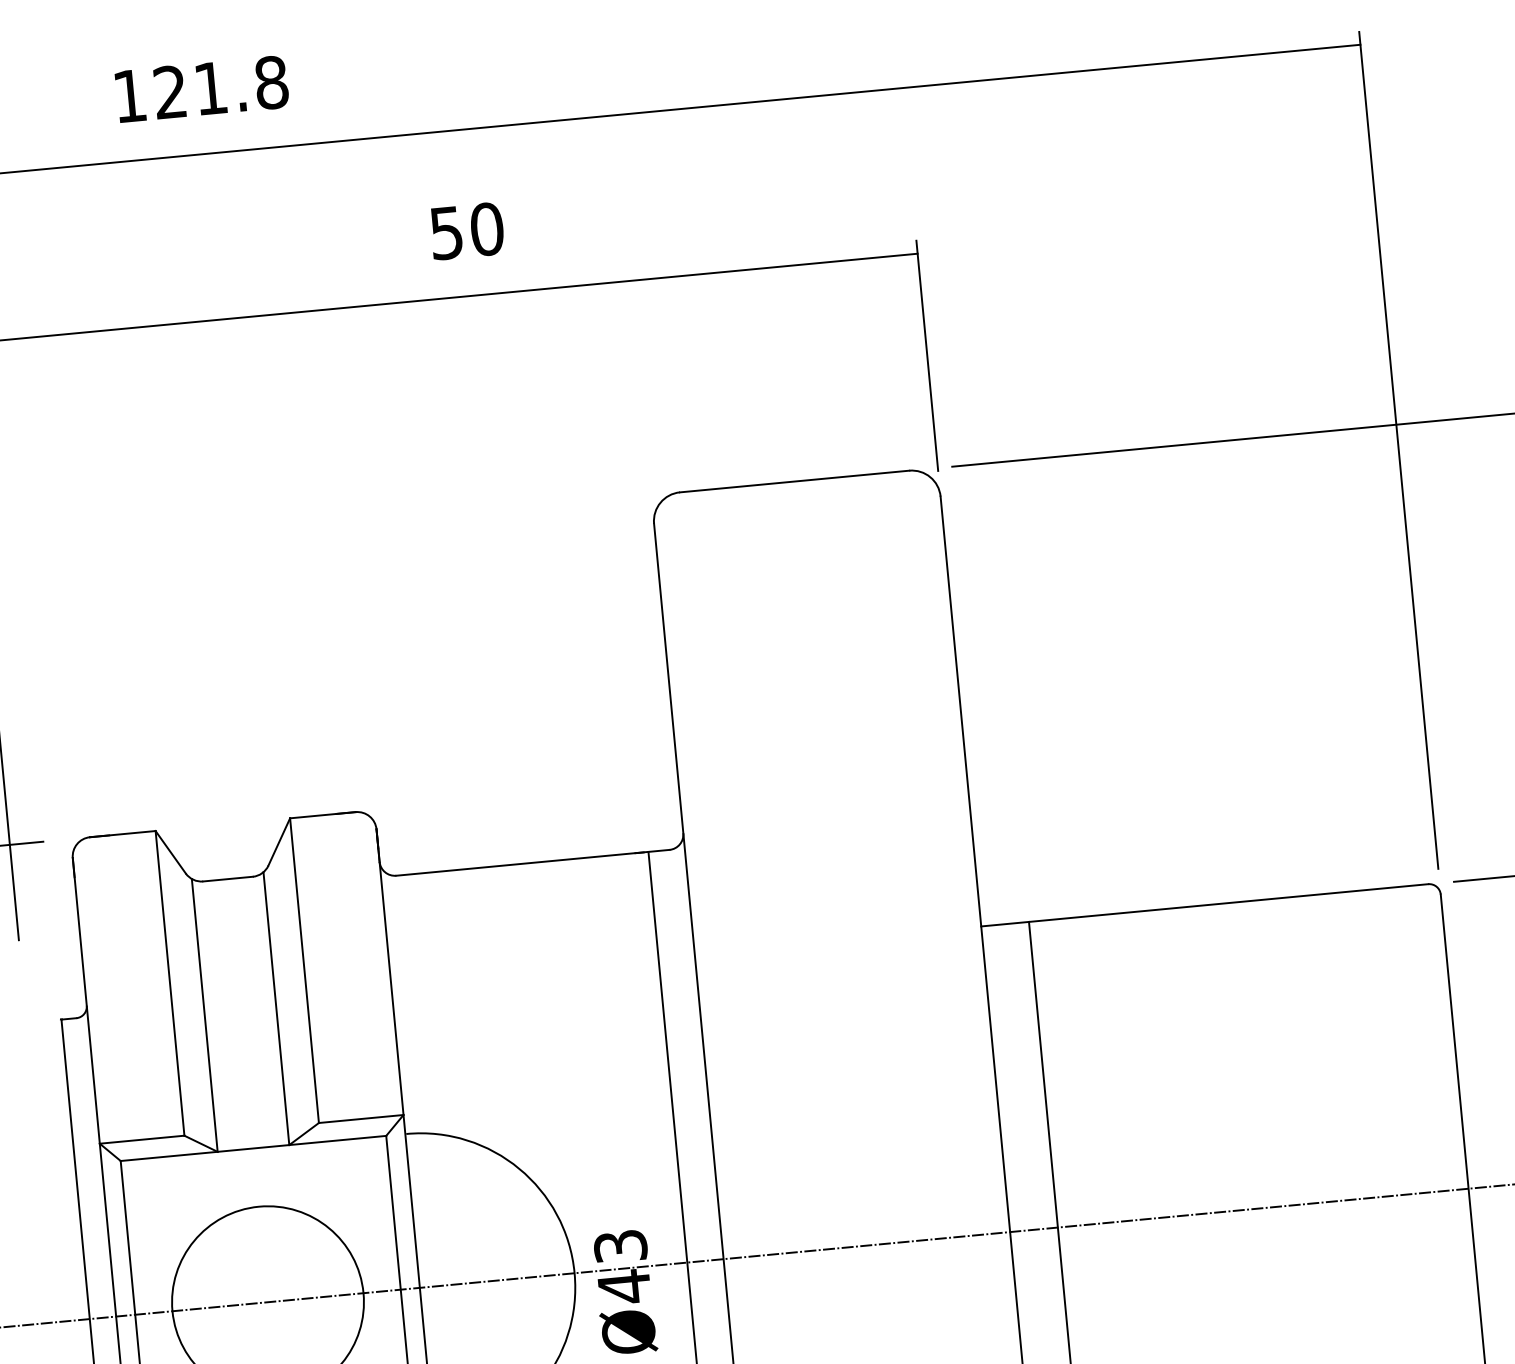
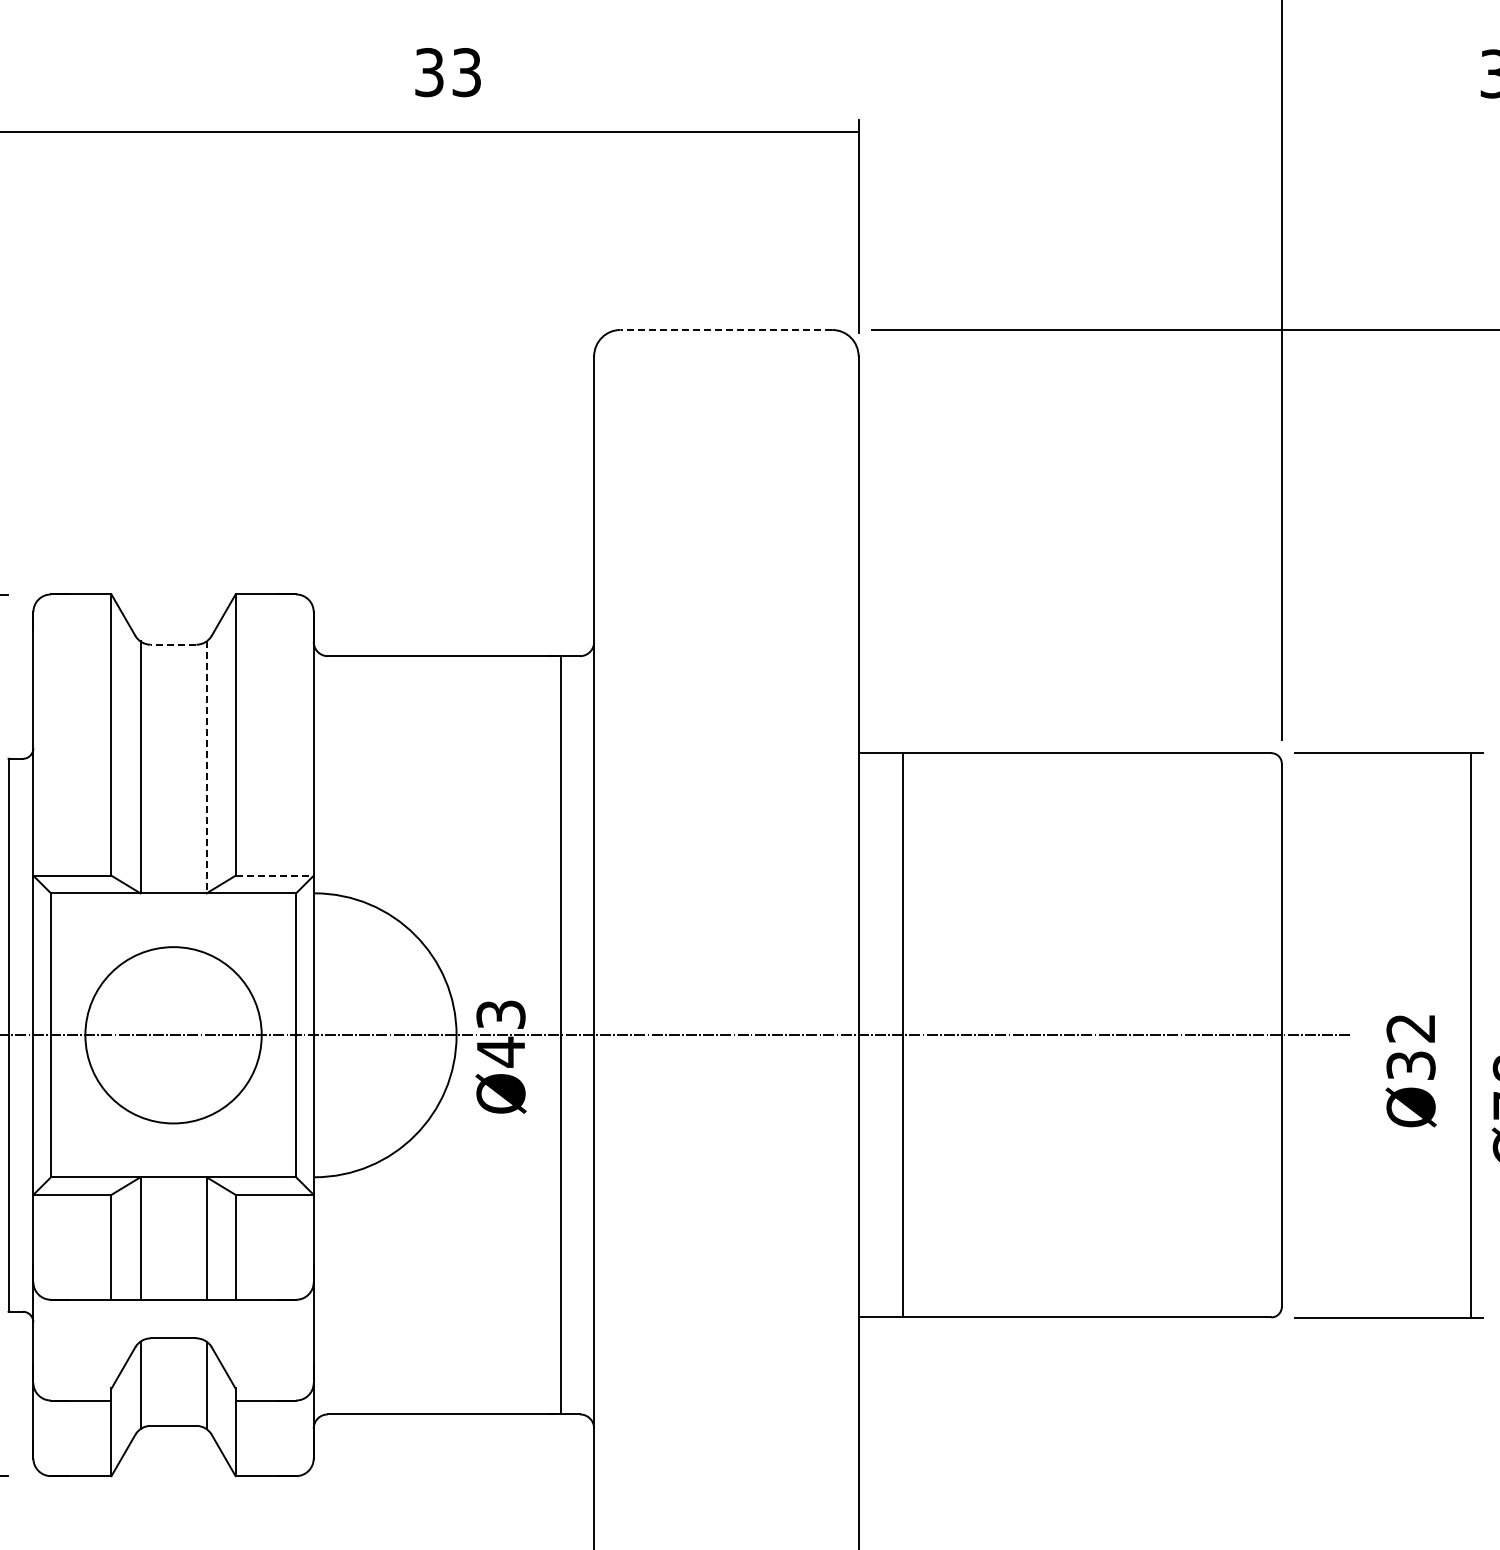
text: (467, 231) -> (448, 72), 50 -> 33
line: (794, 481) -> (726, 329), solid -> dashed
line: (227, 878) -> (173, 644), solid -> dashed
line: (276, 1008) -> (206, 767), solid -> dashed
line: (362, 1118) -> (275, 875), solid -> dashed

